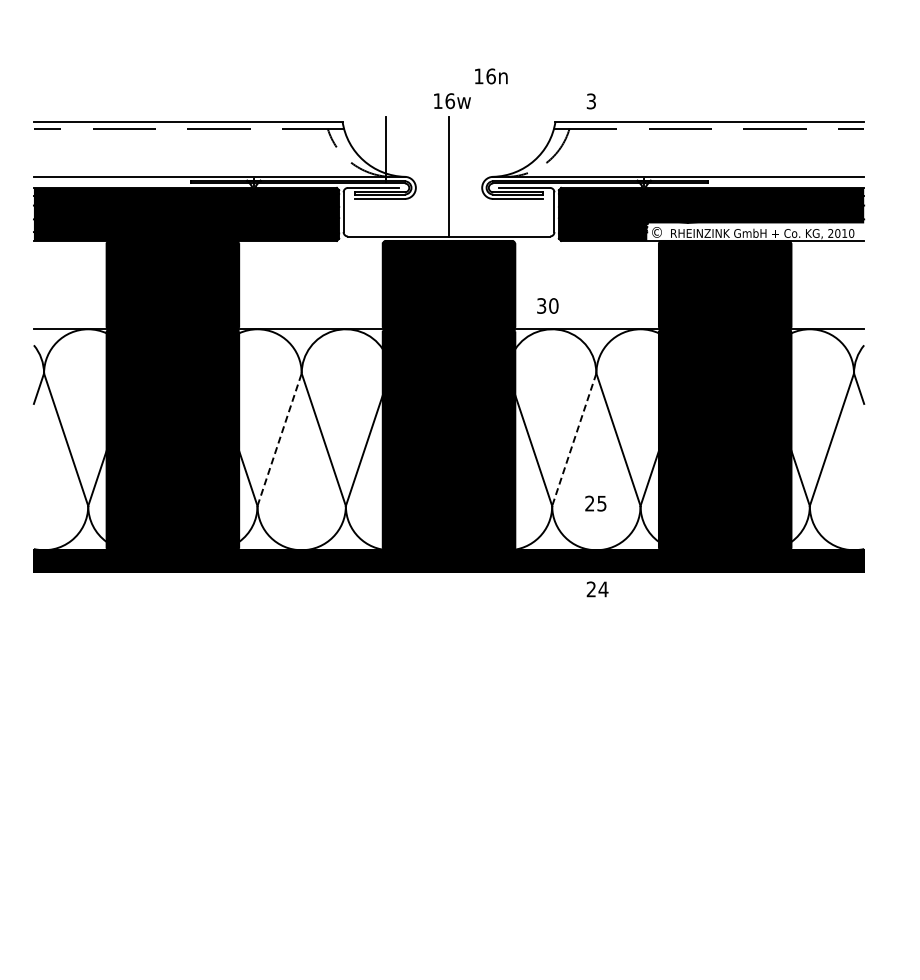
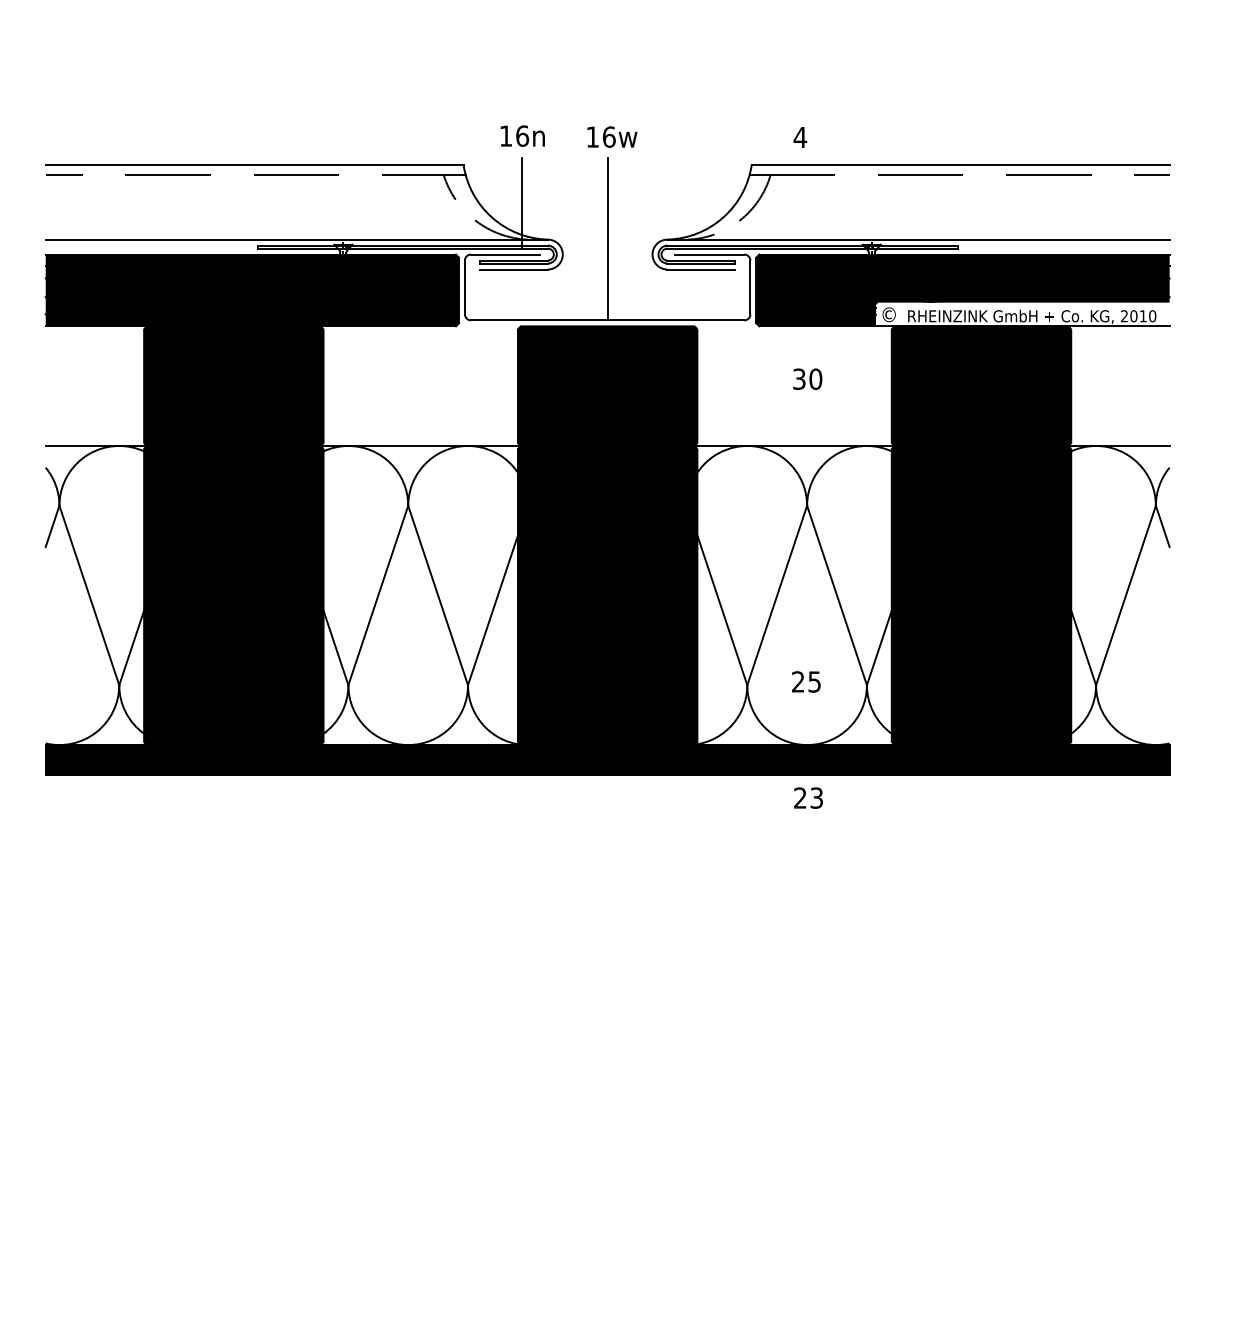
text: (491, 76) -> (523, 136), moved
text: (591, 101) -> (800, 137), 3 -> 4
text: (547, 305) -> (807, 378), moved
line: (279, 439) -> (378, 595), dashed -> solid
line: (574, 439) -> (777, 595), dashed -> solid
text: (603, 589) -> (816, 798), 24 -> 23

